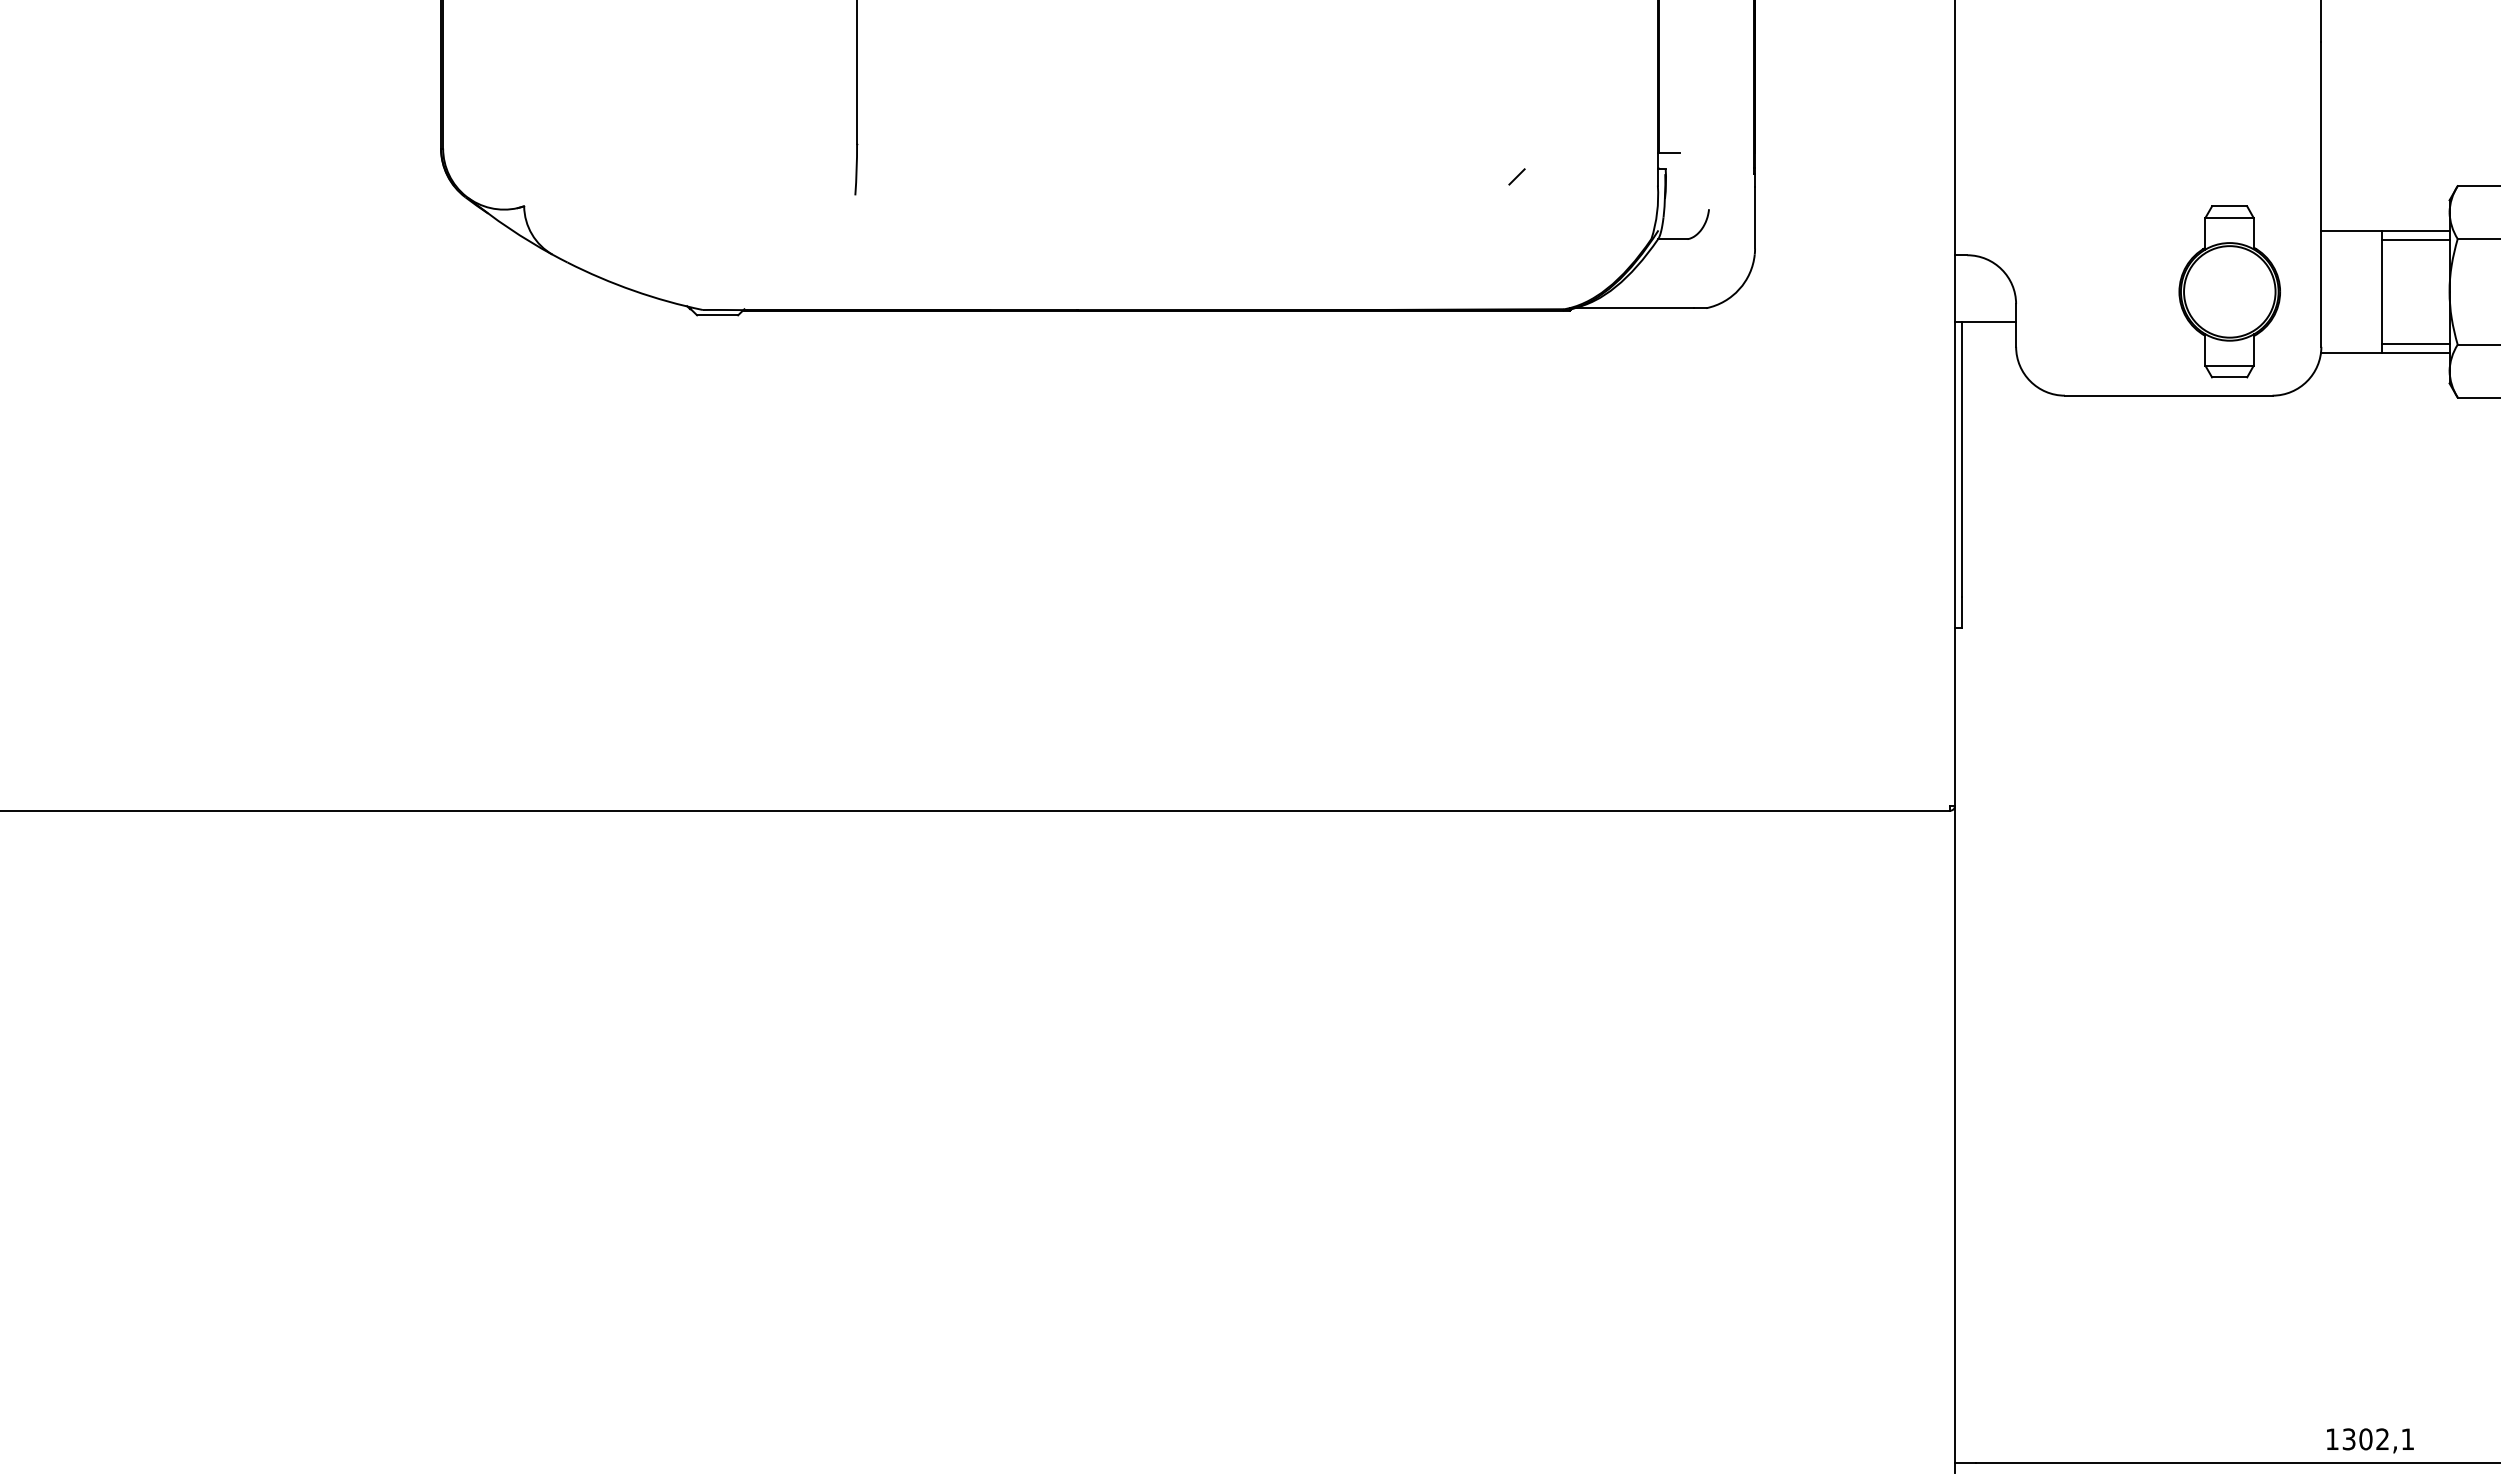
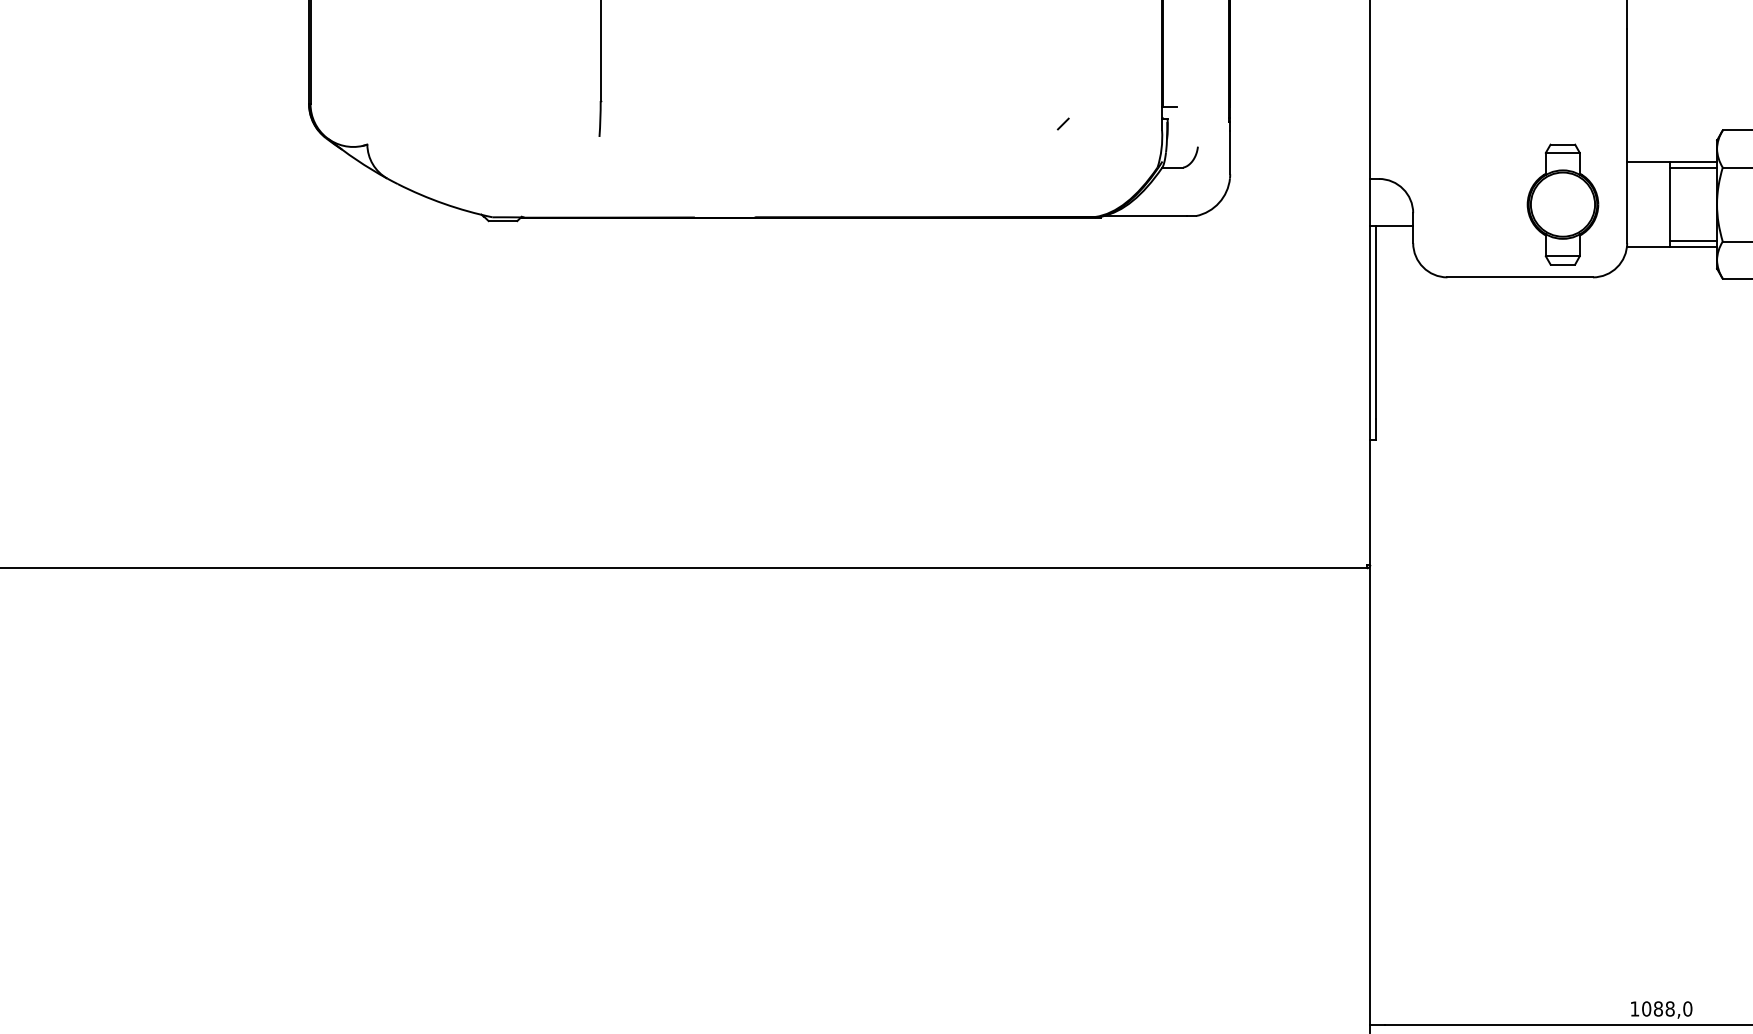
text: (2378, 1439) -> (1667, 1009), 1302,1 -> 1088,0

